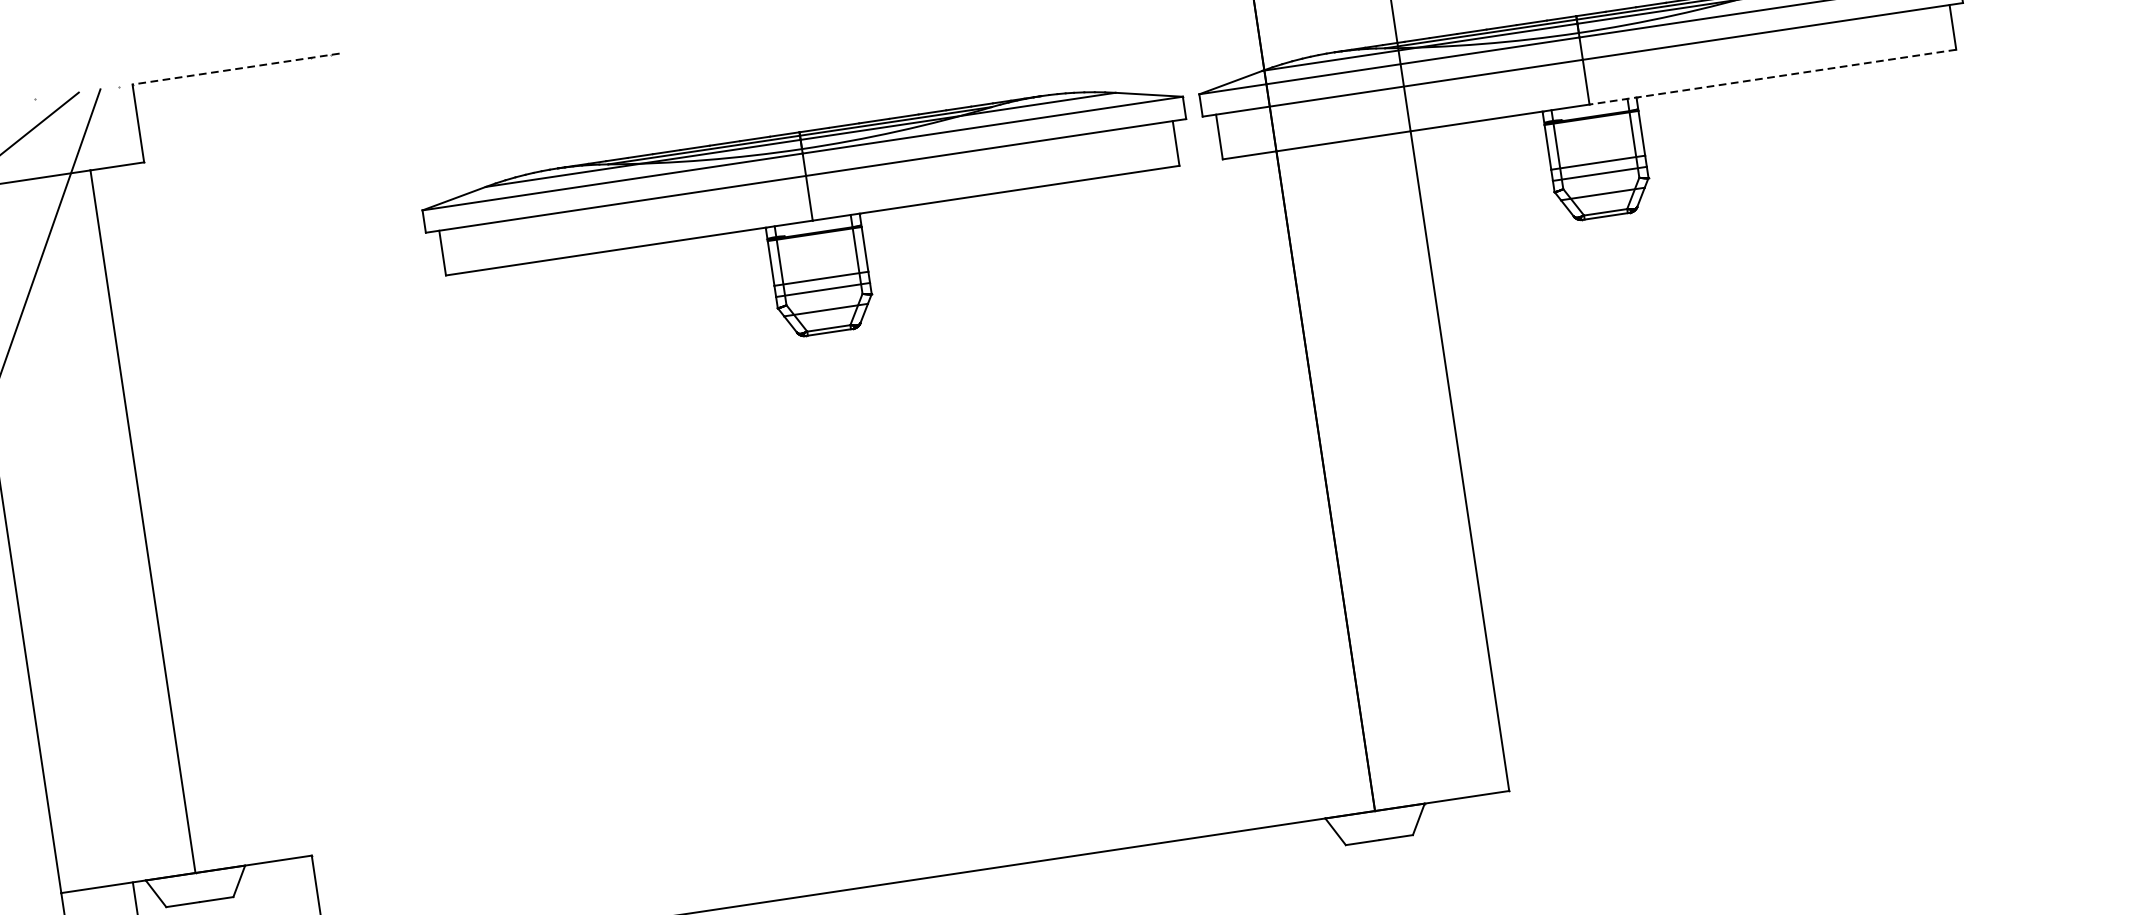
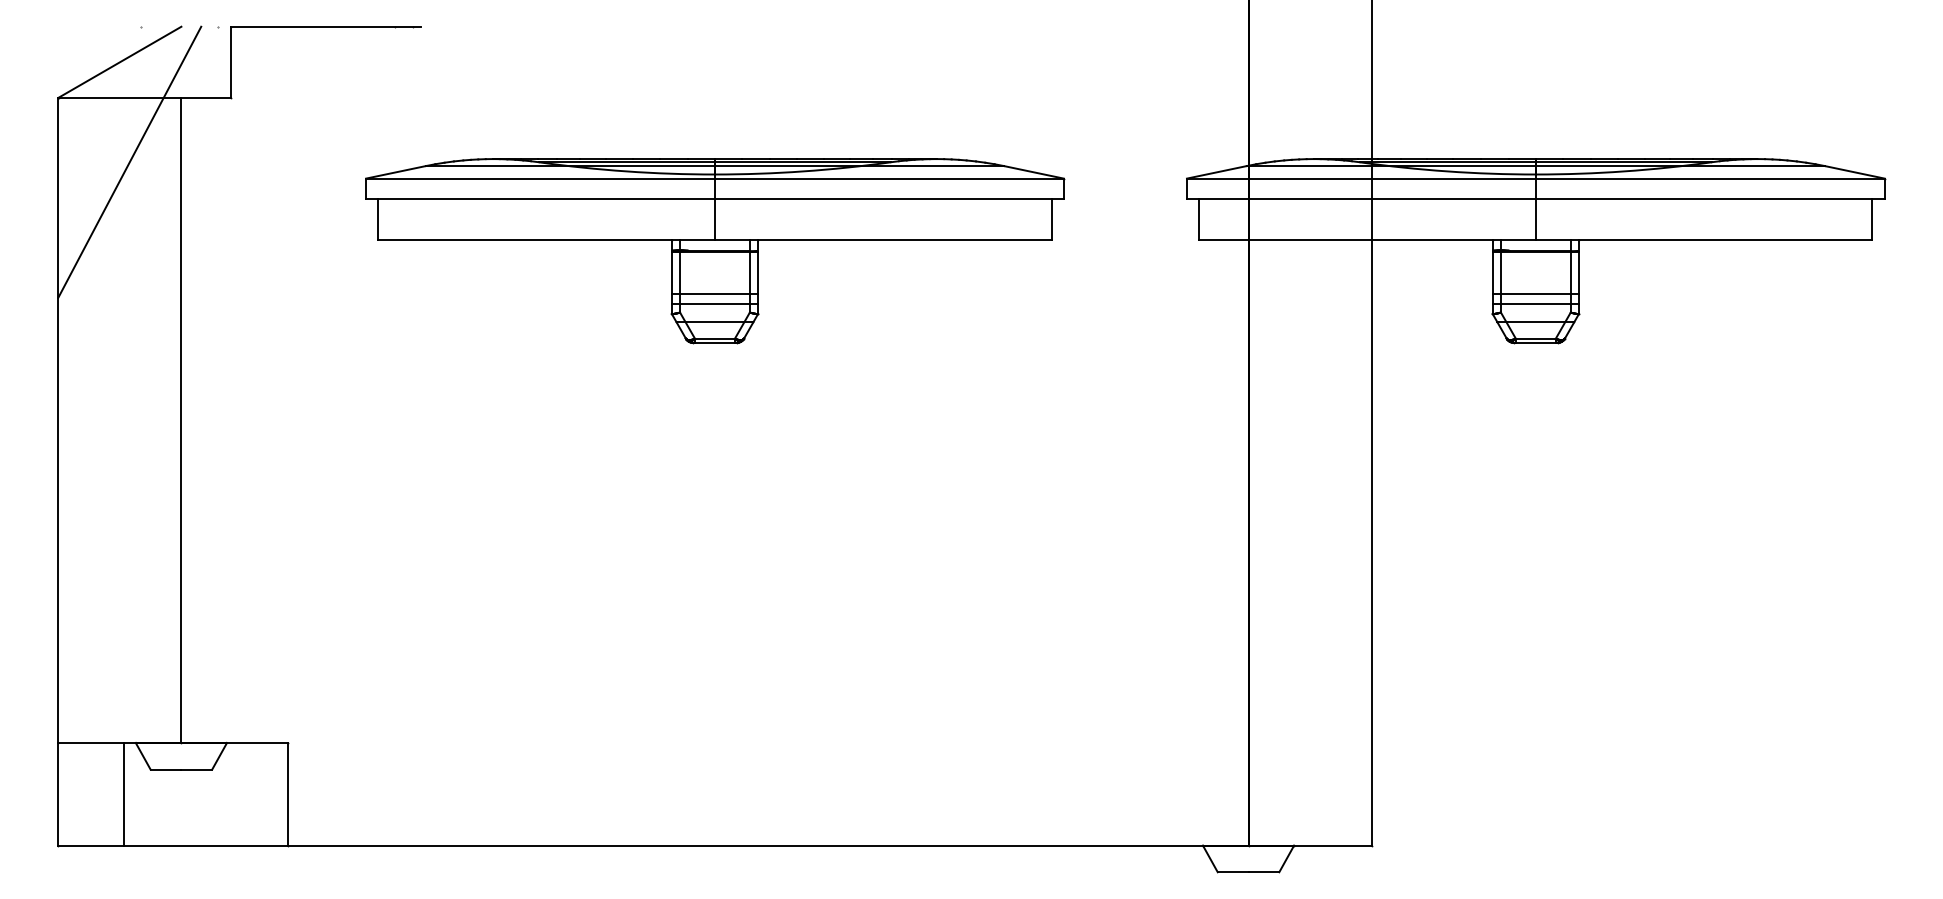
line: (235, 68) -> (325, 26), dashed -> solid
line: (1772, 77) -> (1703, 240), dashed -> solid
part: (815, 232) -> (715, 251), moved

